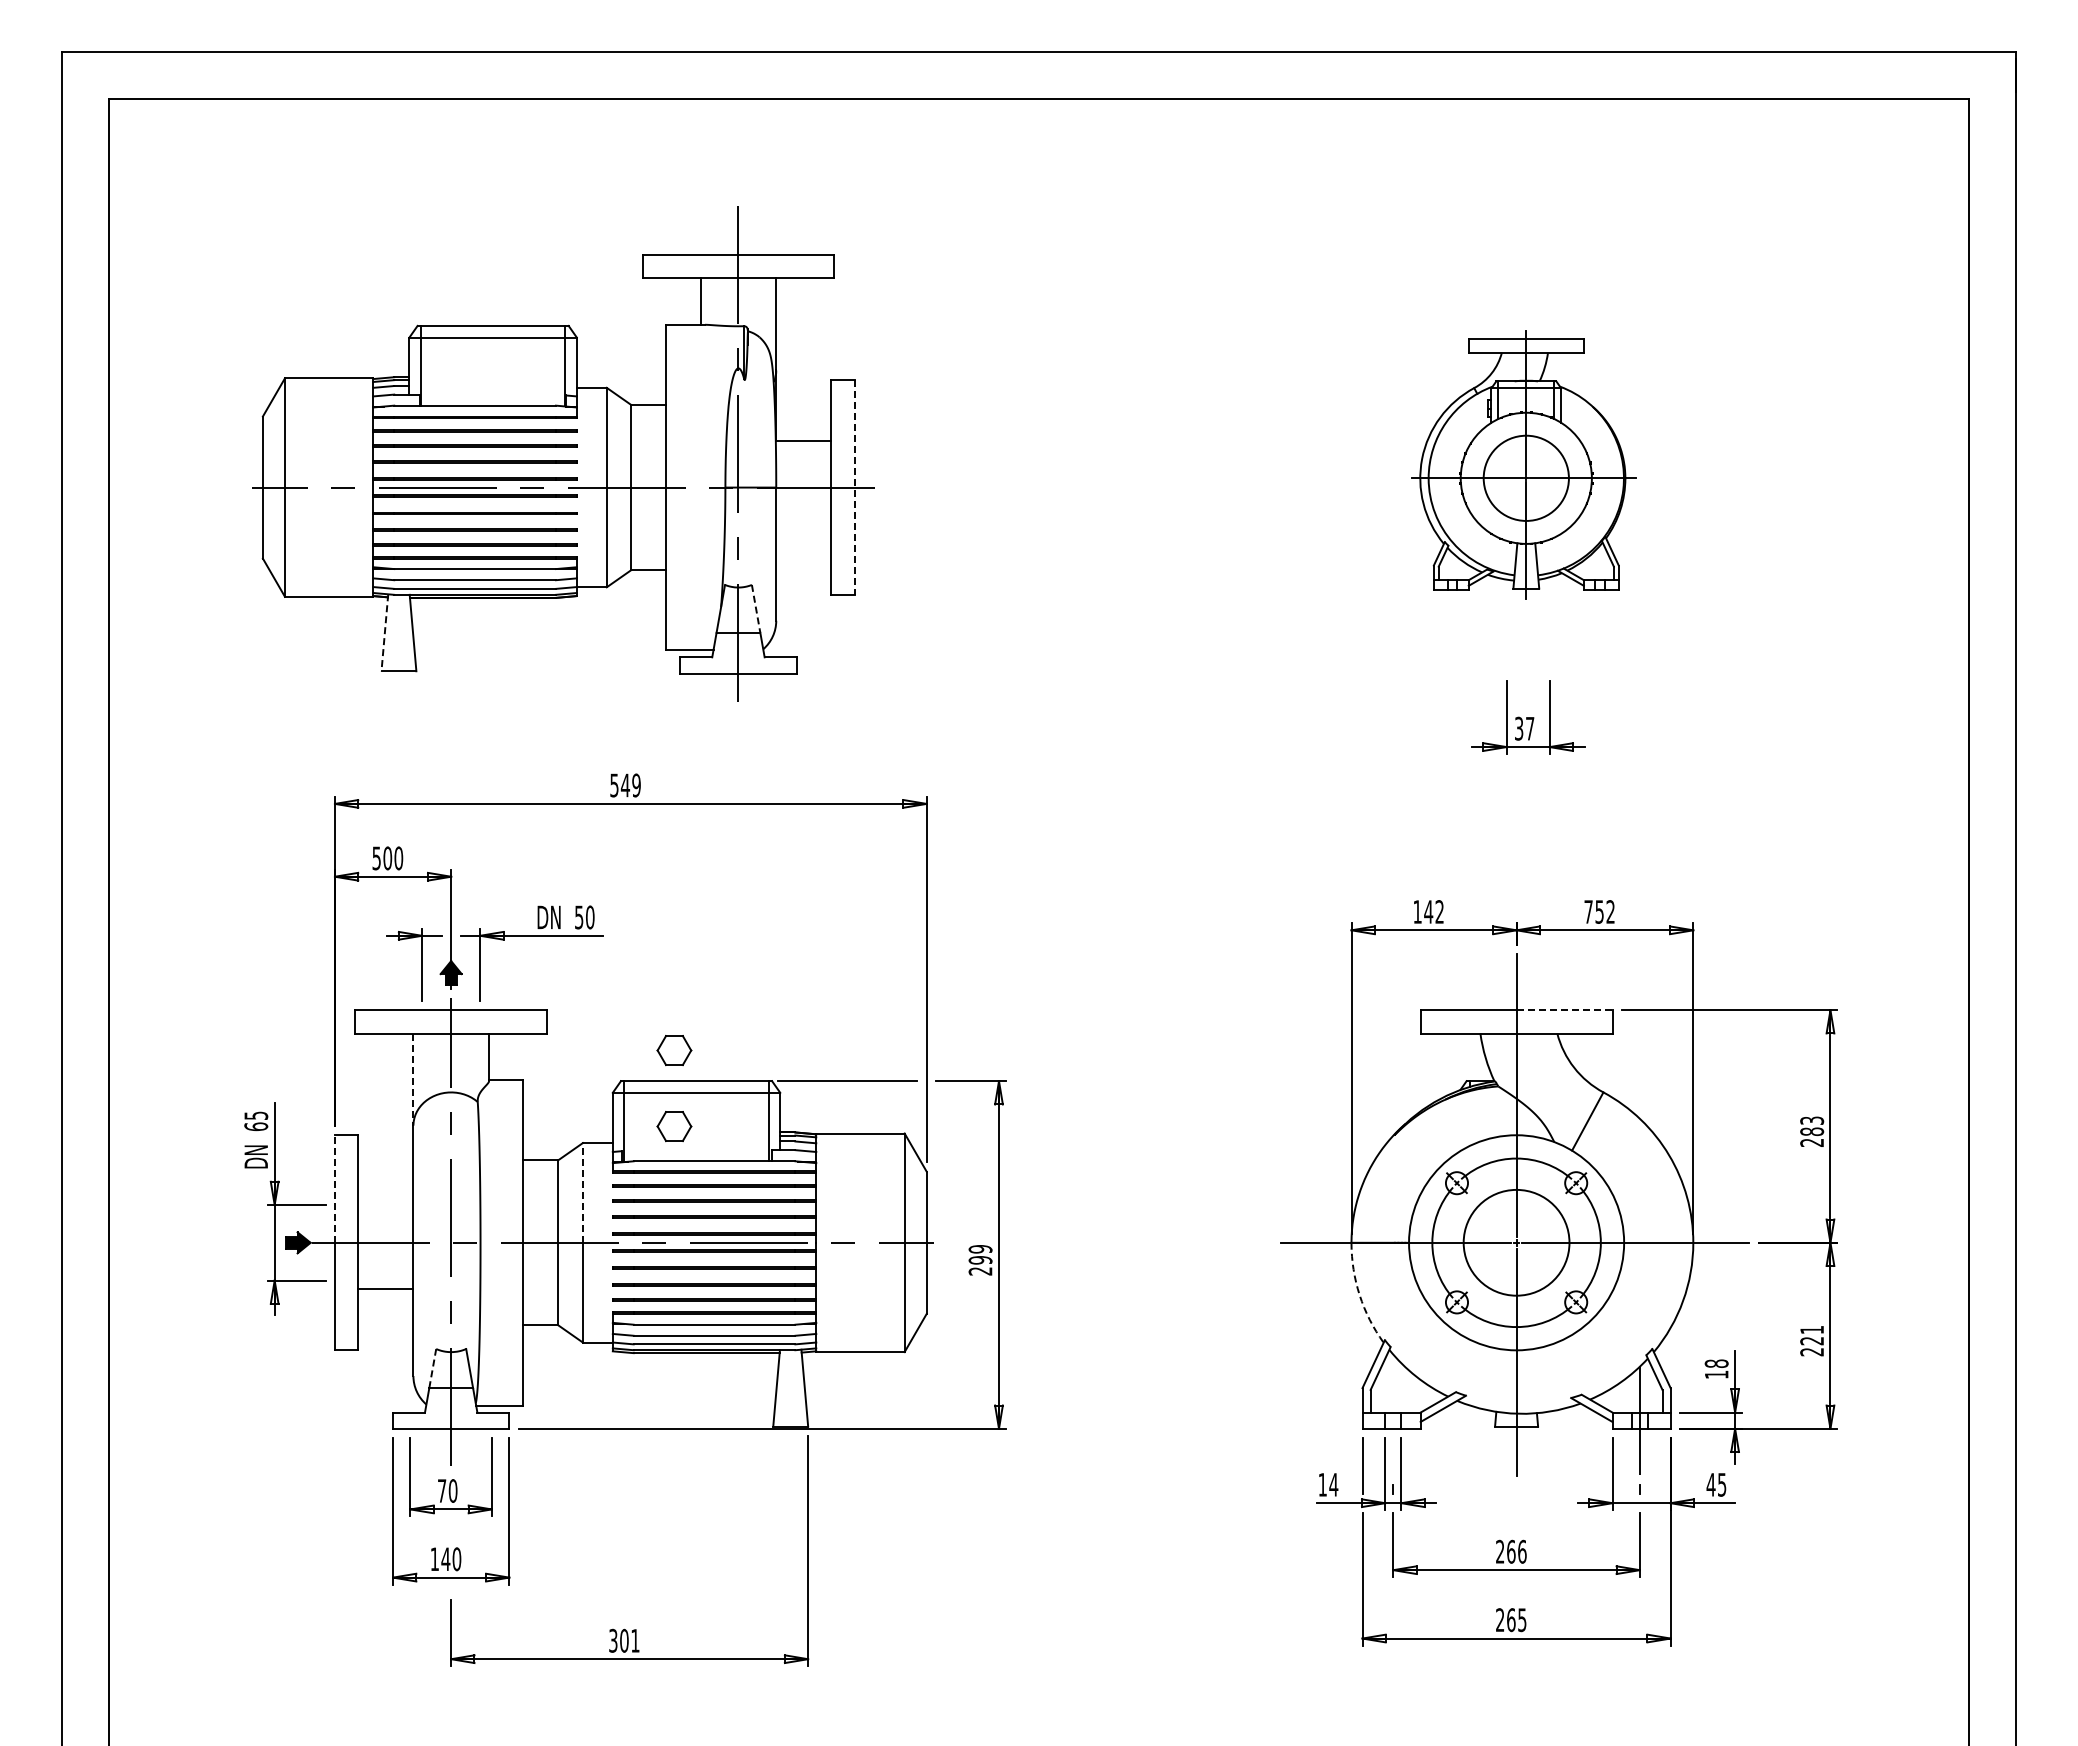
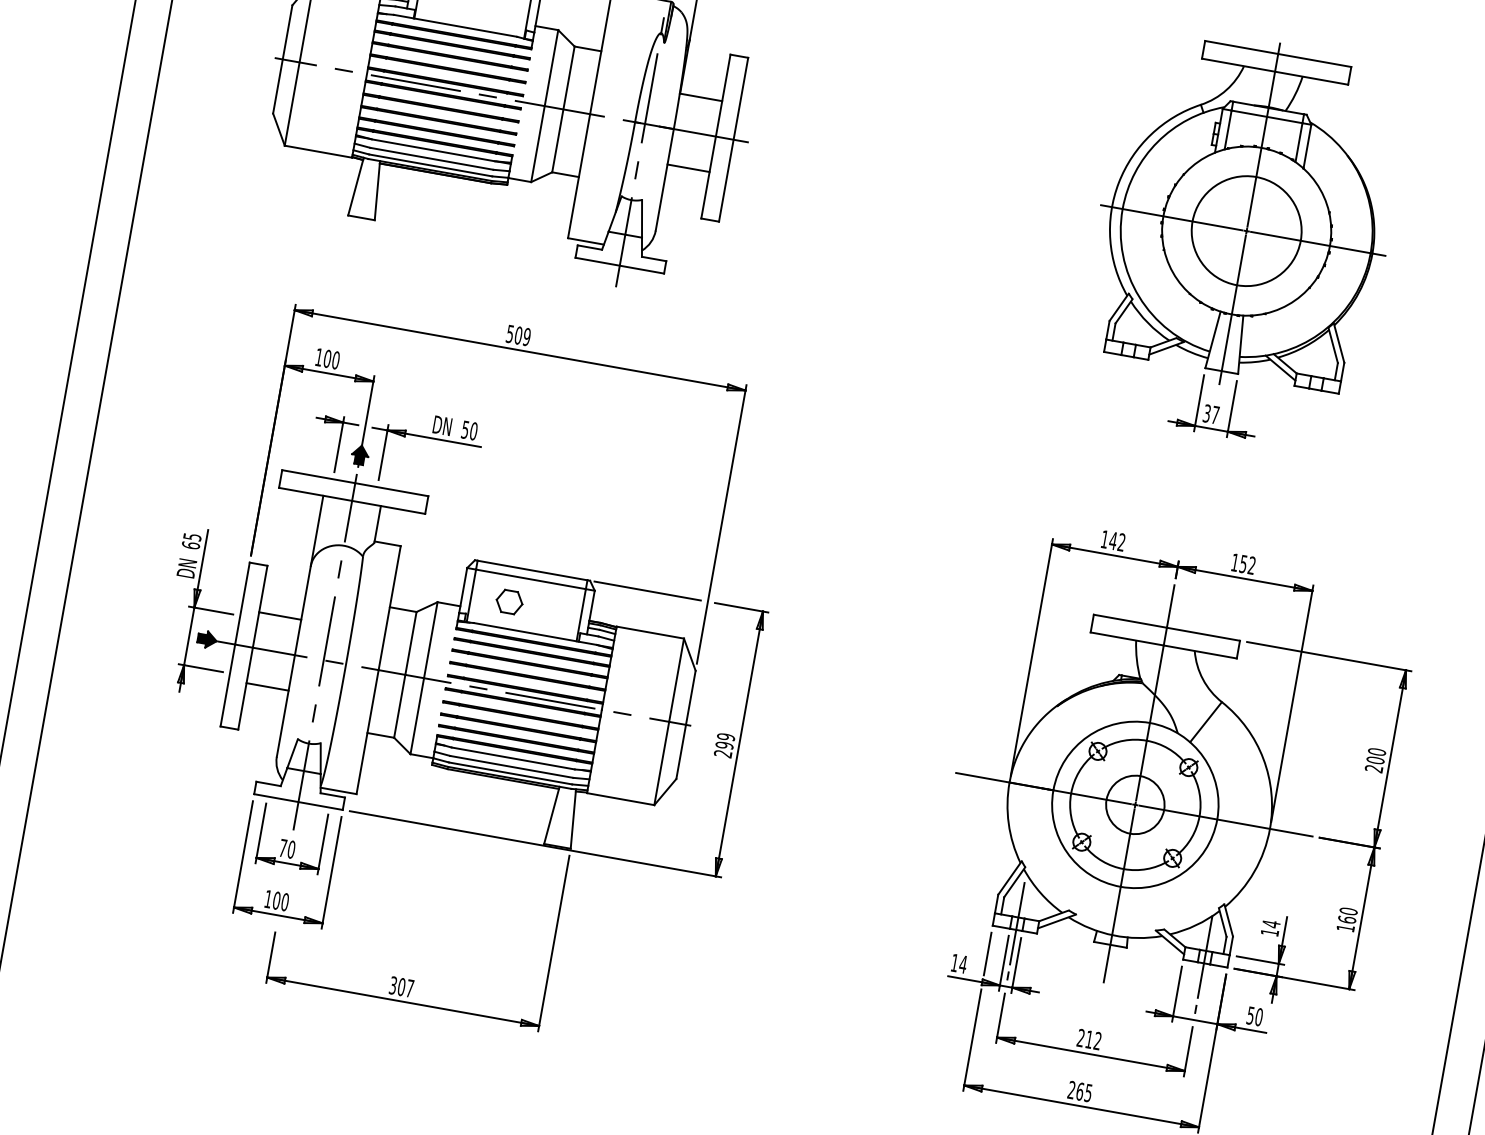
part: (1523, 464) -> (1246, 212), size x1.67
line: (854, 487) -> (733, 139), dashed -> solid
line: (803, 534) -> (688, 168), added
line: (756, 609) -> (642, 219), dashed -> solid
line: (384, 632) -> (355, 186), dashed -> solid
text: (625, 785) -> (518, 335), 549 -> 509
text: (376, 858) -> (318, 357), 500 -> 100
text: (1588, 911) -> (1235, 562), 752 -> 152
line: (1564, 1010) -> (1203, 634), dashed -> solid
part: (674, 1050) -> (519, 544), removed
line: (413, 1080) -> (317, 531), dashed -> solid
text: (1812, 1126) -> (1376, 756), 283 -> 200
line: (334, 1189) -> (242, 603), dashed -> solid
line: (582, 1192) -> (430, 639), dashed -> solid
line: (385, 1196) -> (279, 616), added
circle: (1516, 1242) -> (1135, 804), size x0.71
arc: (1359, 1295) -> (1008, 823), dashed -> solid
text: (1812, 1340) -> (1347, 919), 221 -> 160
text: (1716, 1363) -> (1271, 923), 18 -> 14
line: (432, 1368) -> (292, 753), dashed -> solid
line: (1393, 1420) -> (1017, 923), added
text: (1716, 1484) -> (1254, 1016), 45 -> 50
text: (1516, 1551) -> (1093, 1040), 266 -> 212
text: (445, 1559) -> (276, 900), 140 -> 100
text: (635, 1640) -> (410, 988), 301 -> 307

